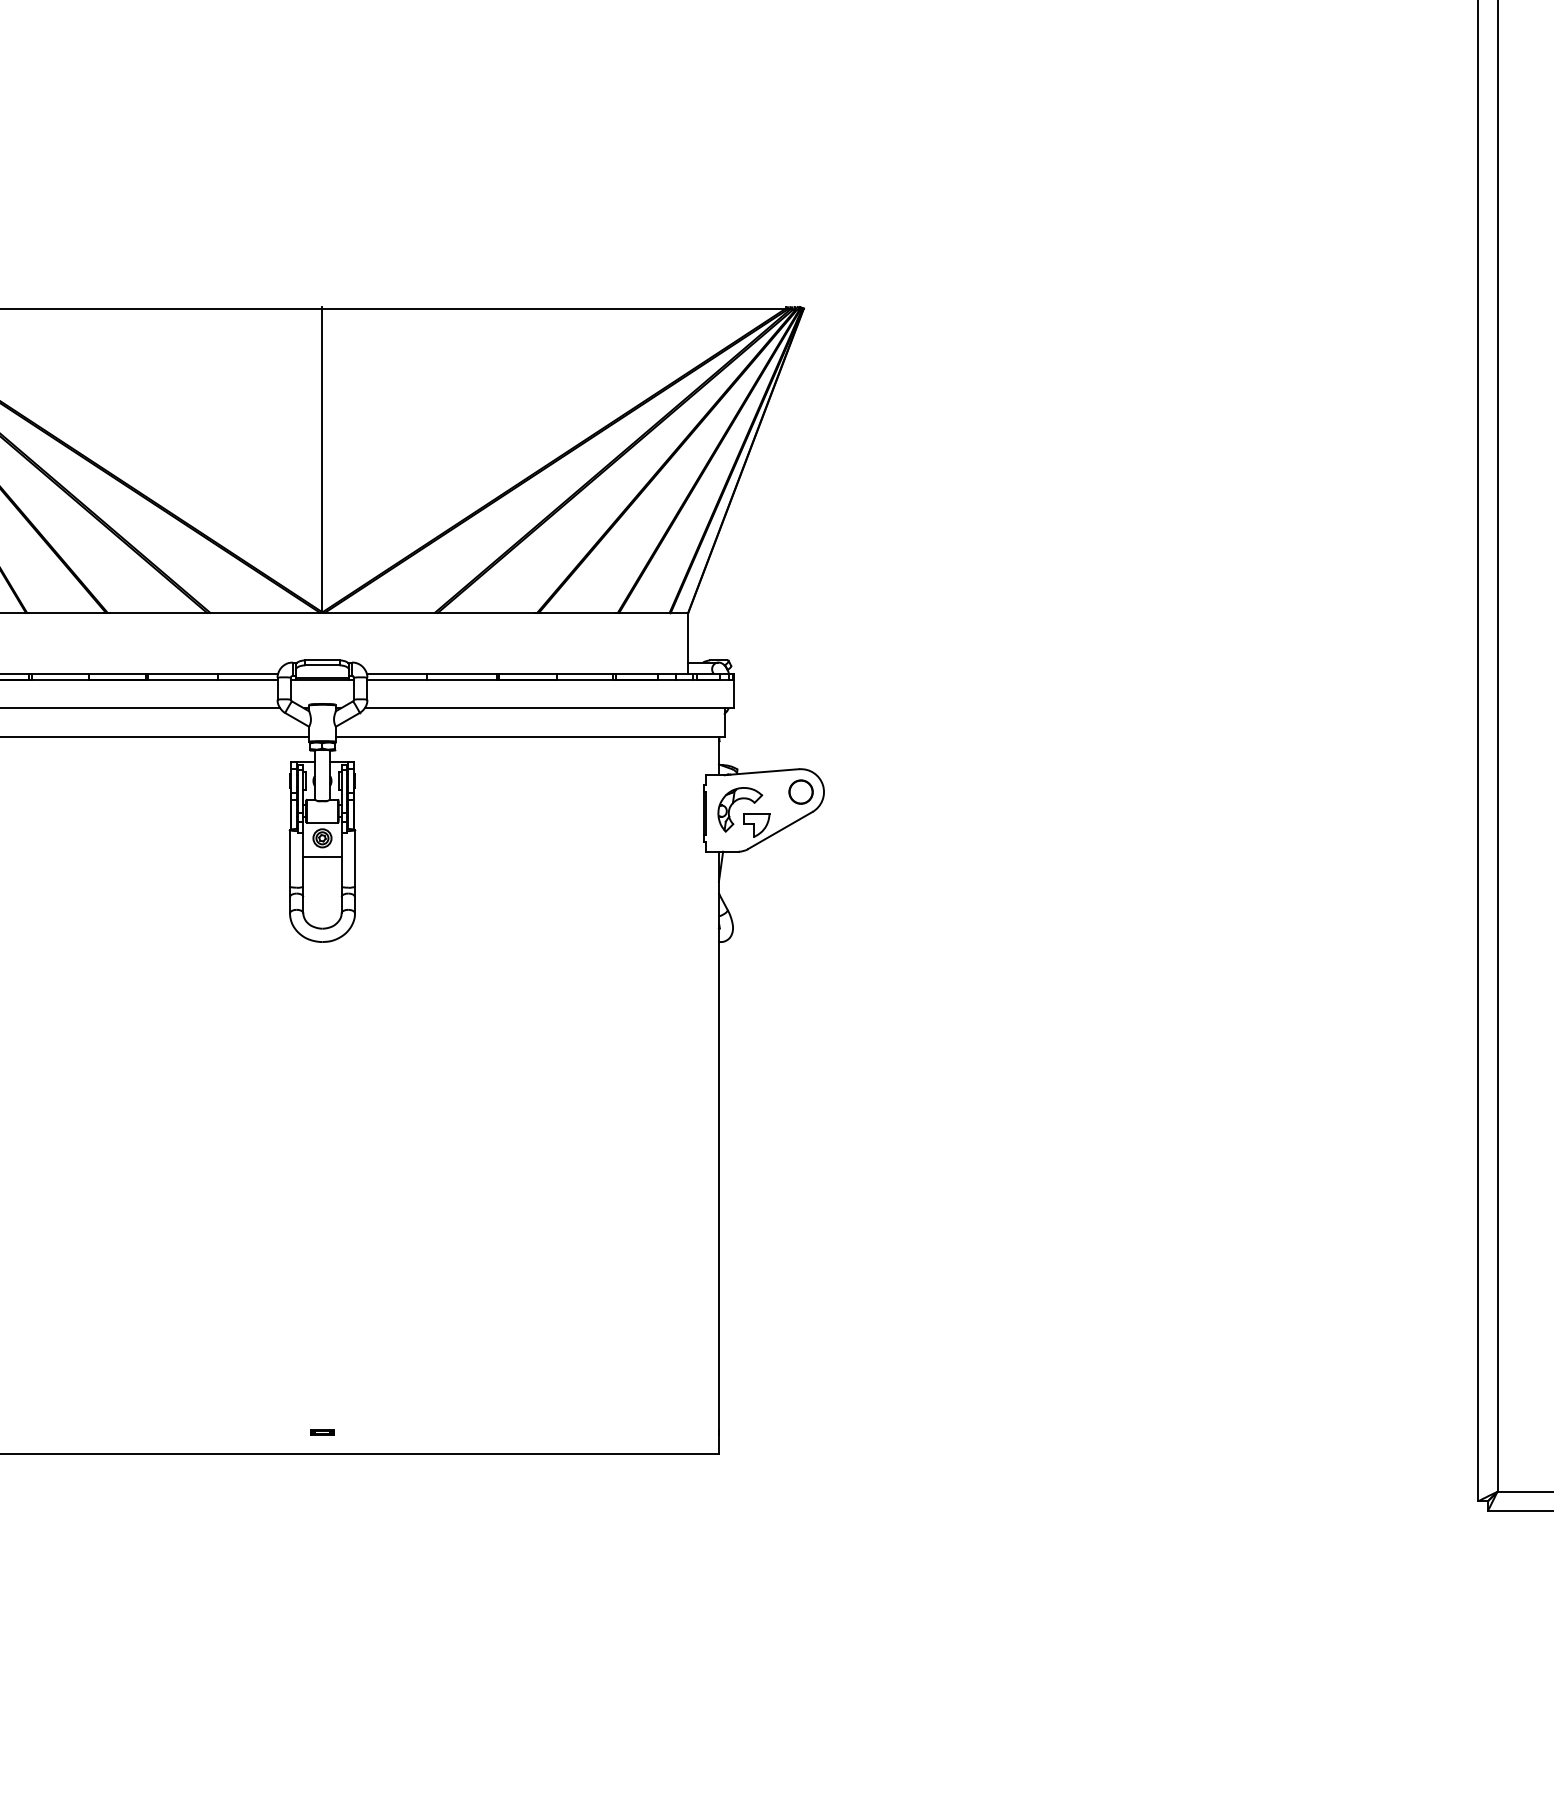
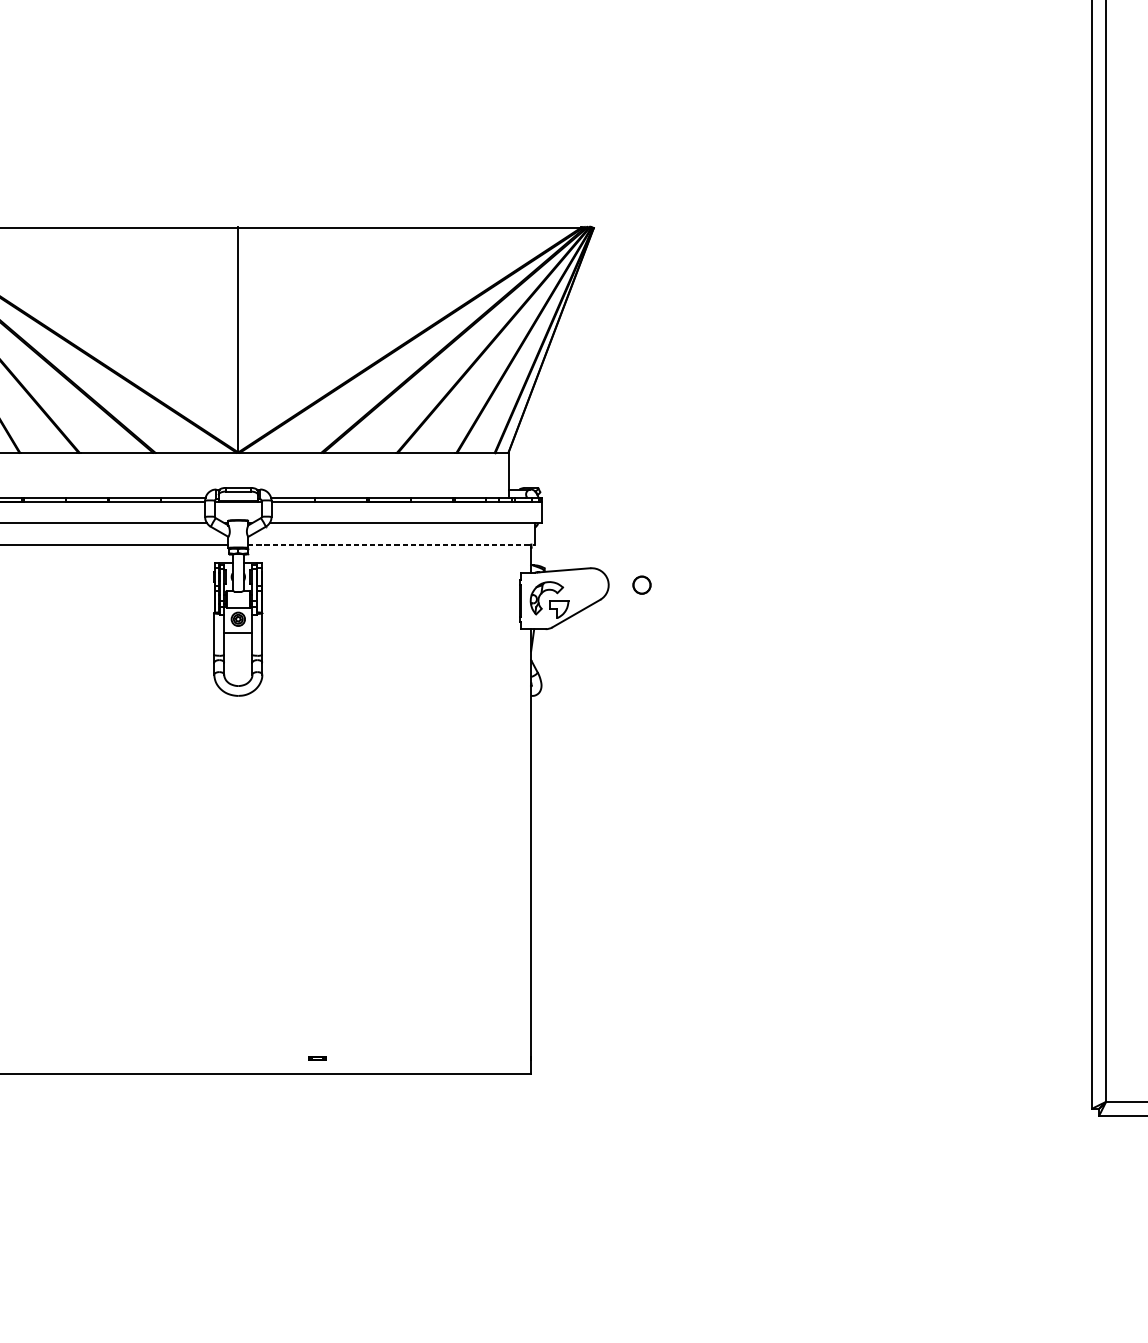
line: (530, 737) -> (391, 544), solid -> dashed
circle: (800, 791) -> (641, 584), moved
part: (322, 1432) -> (317, 1058), moved

